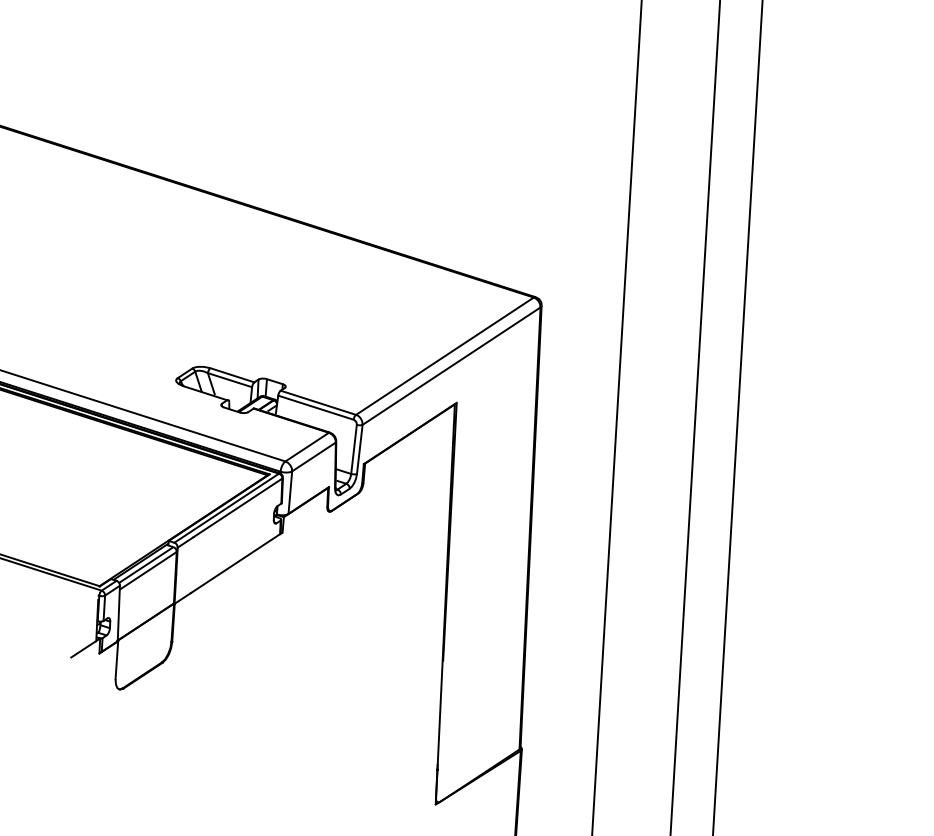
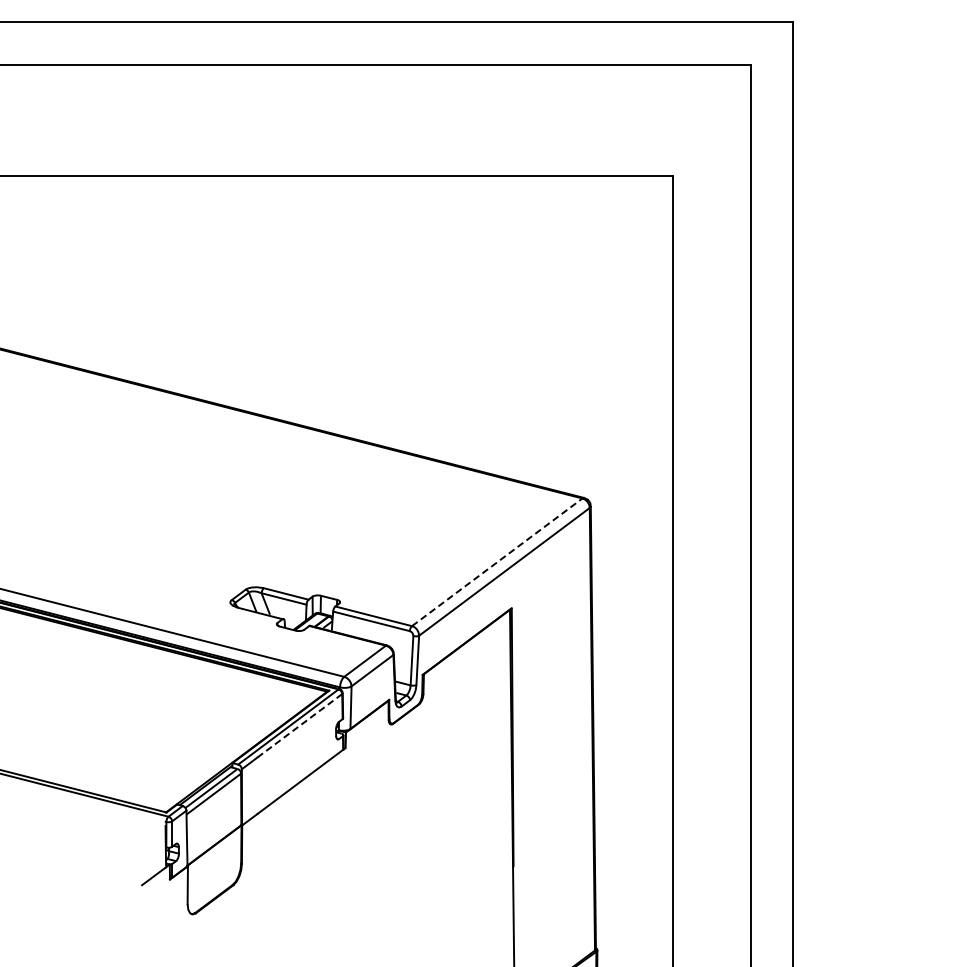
line: (445, 356) -> (497, 562), solid -> dashed
line: (237, 508) -> (299, 726), solid -> dashed

